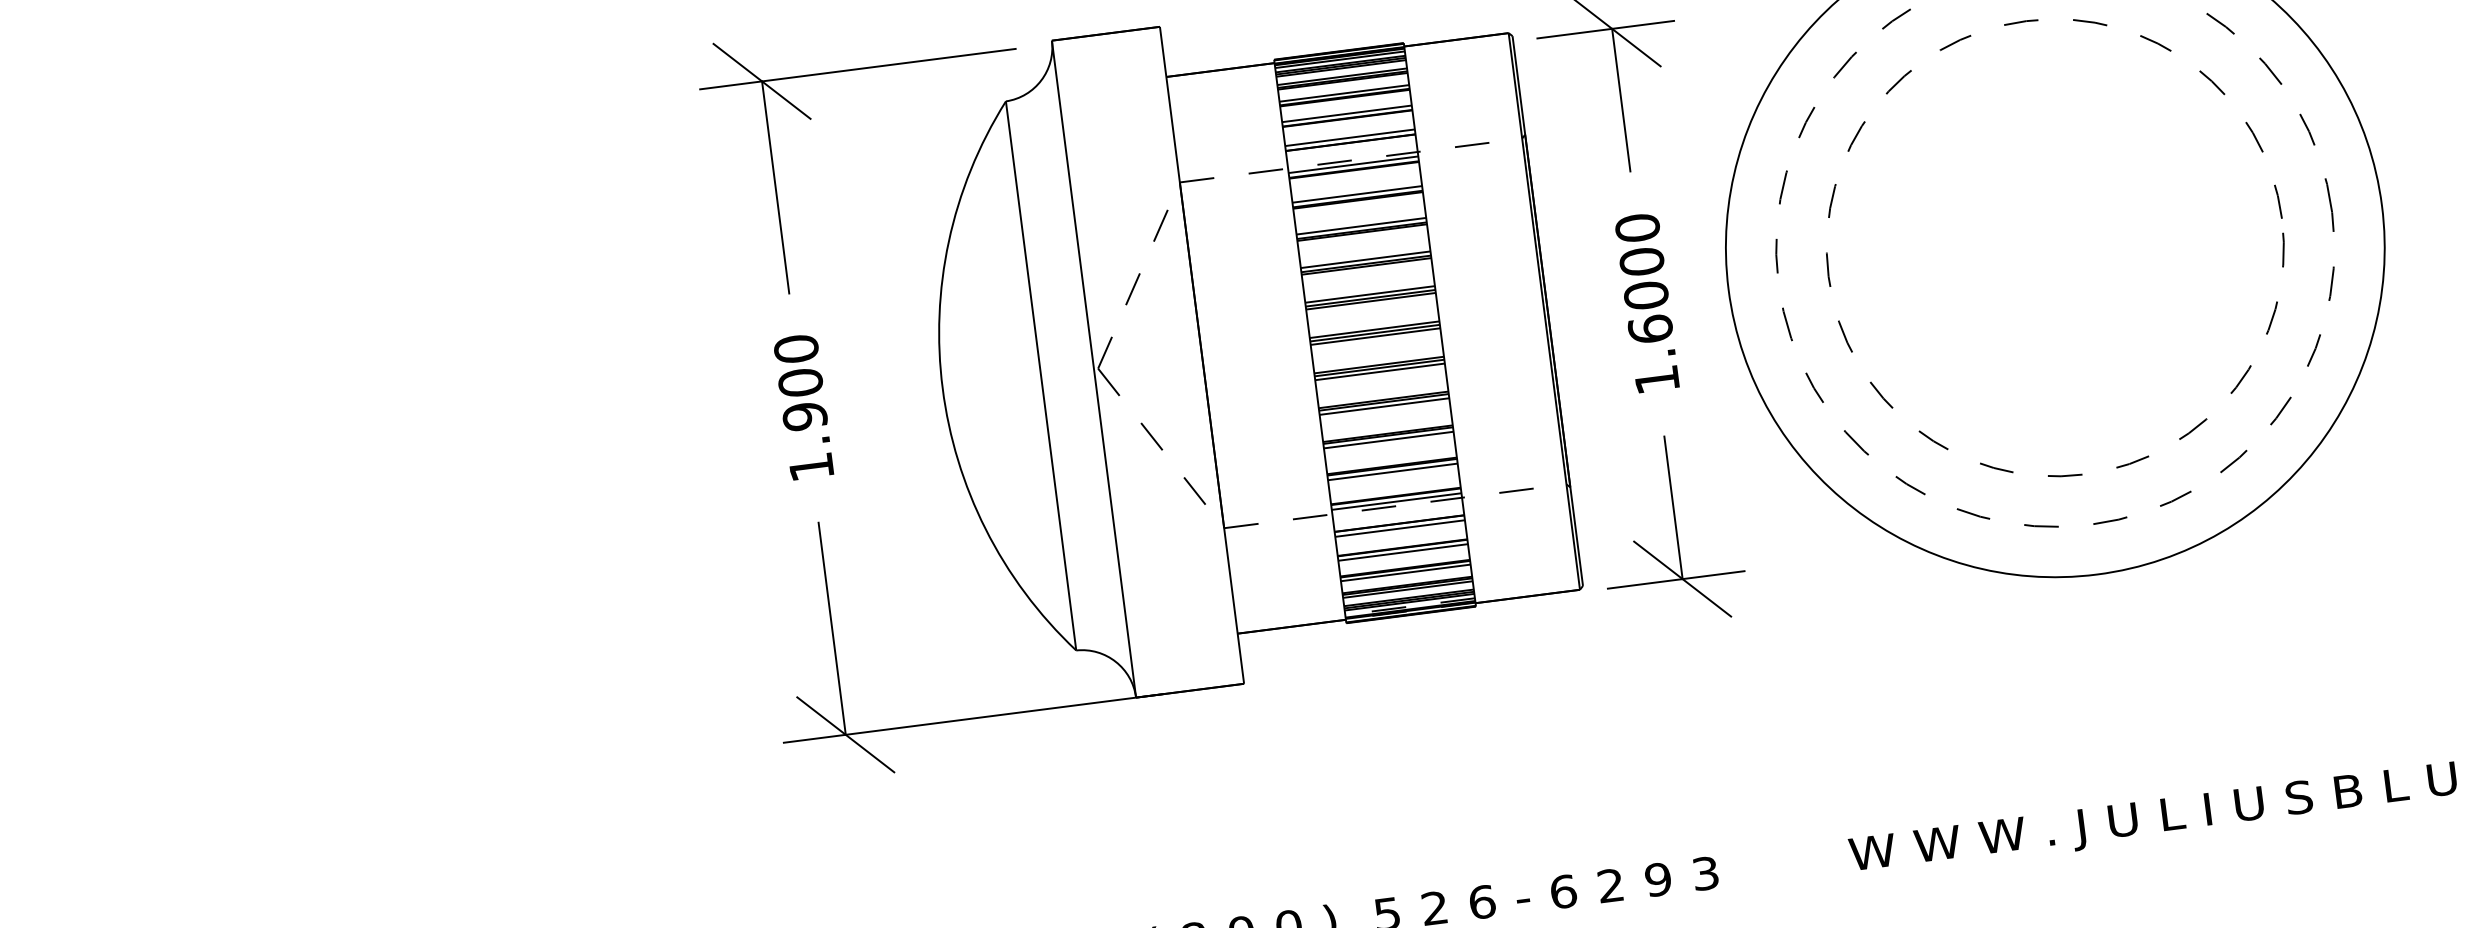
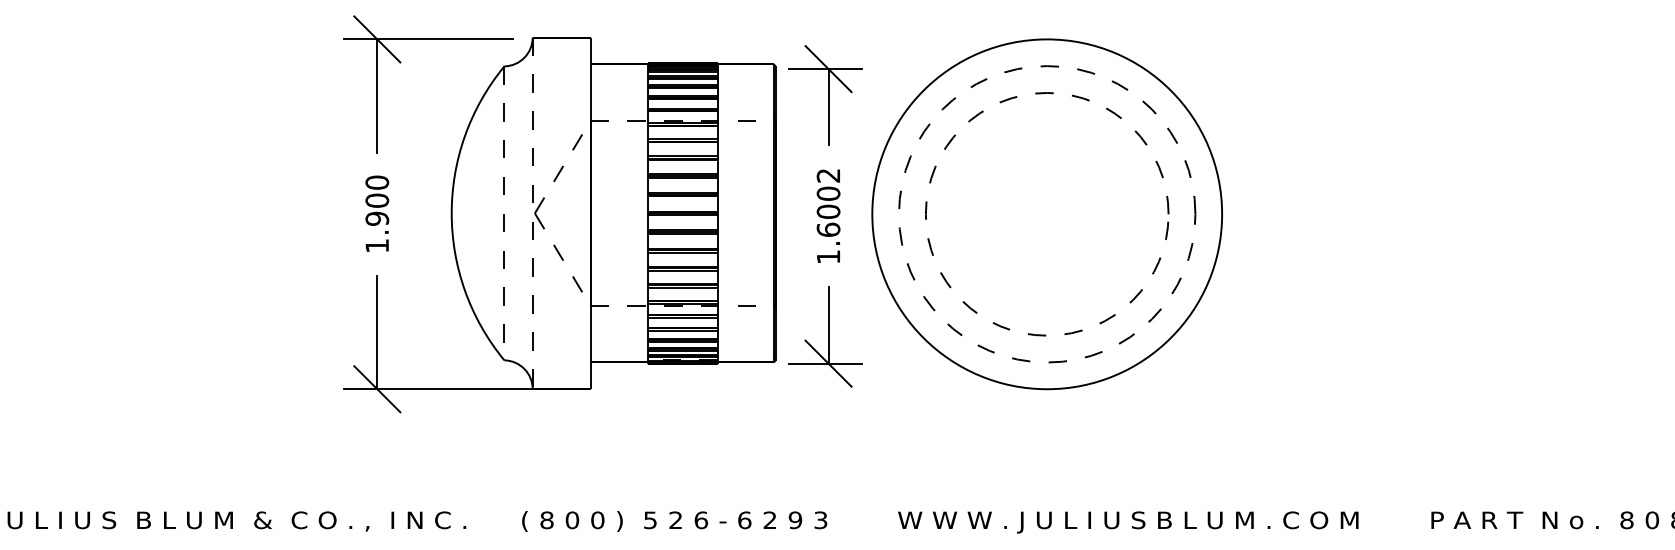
text: (1637, 227) -> (828, 175), 1.6000 -> 1.6002
line: (1093, 369) -> (532, 213), solid -> dashed
line: (1041, 376) -> (504, 213), solid -> dashed

